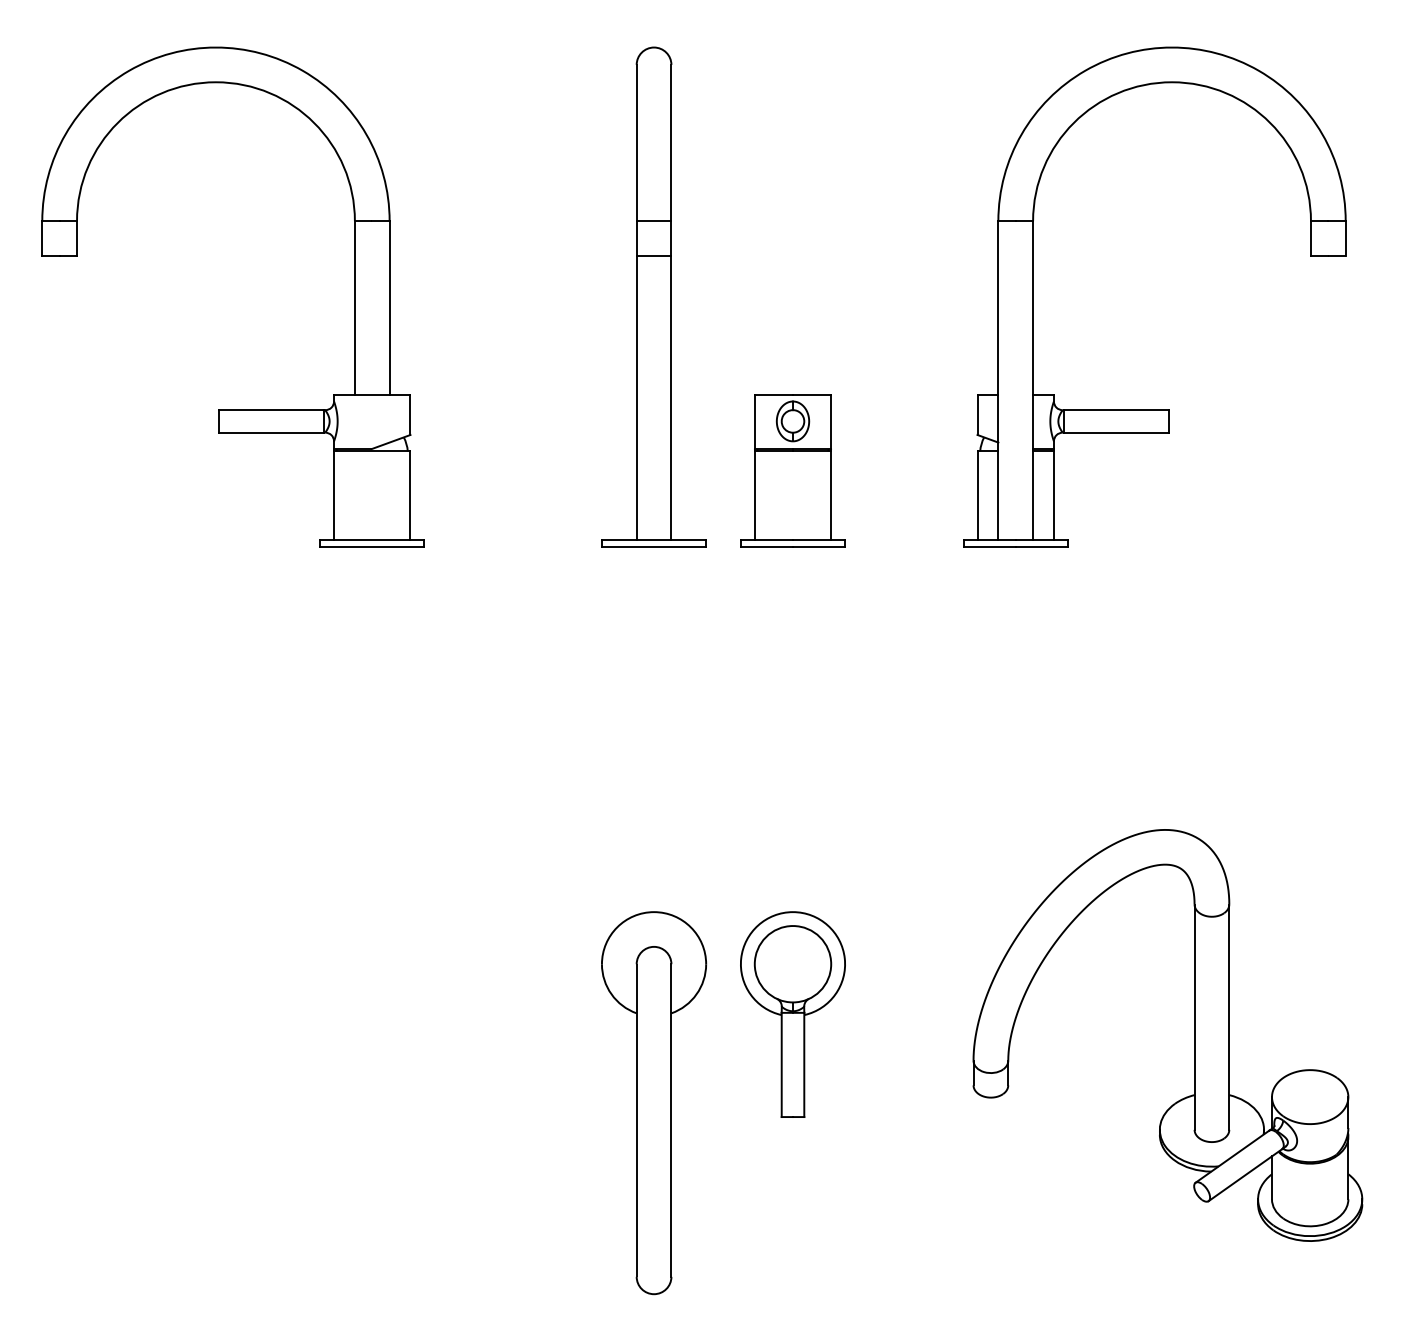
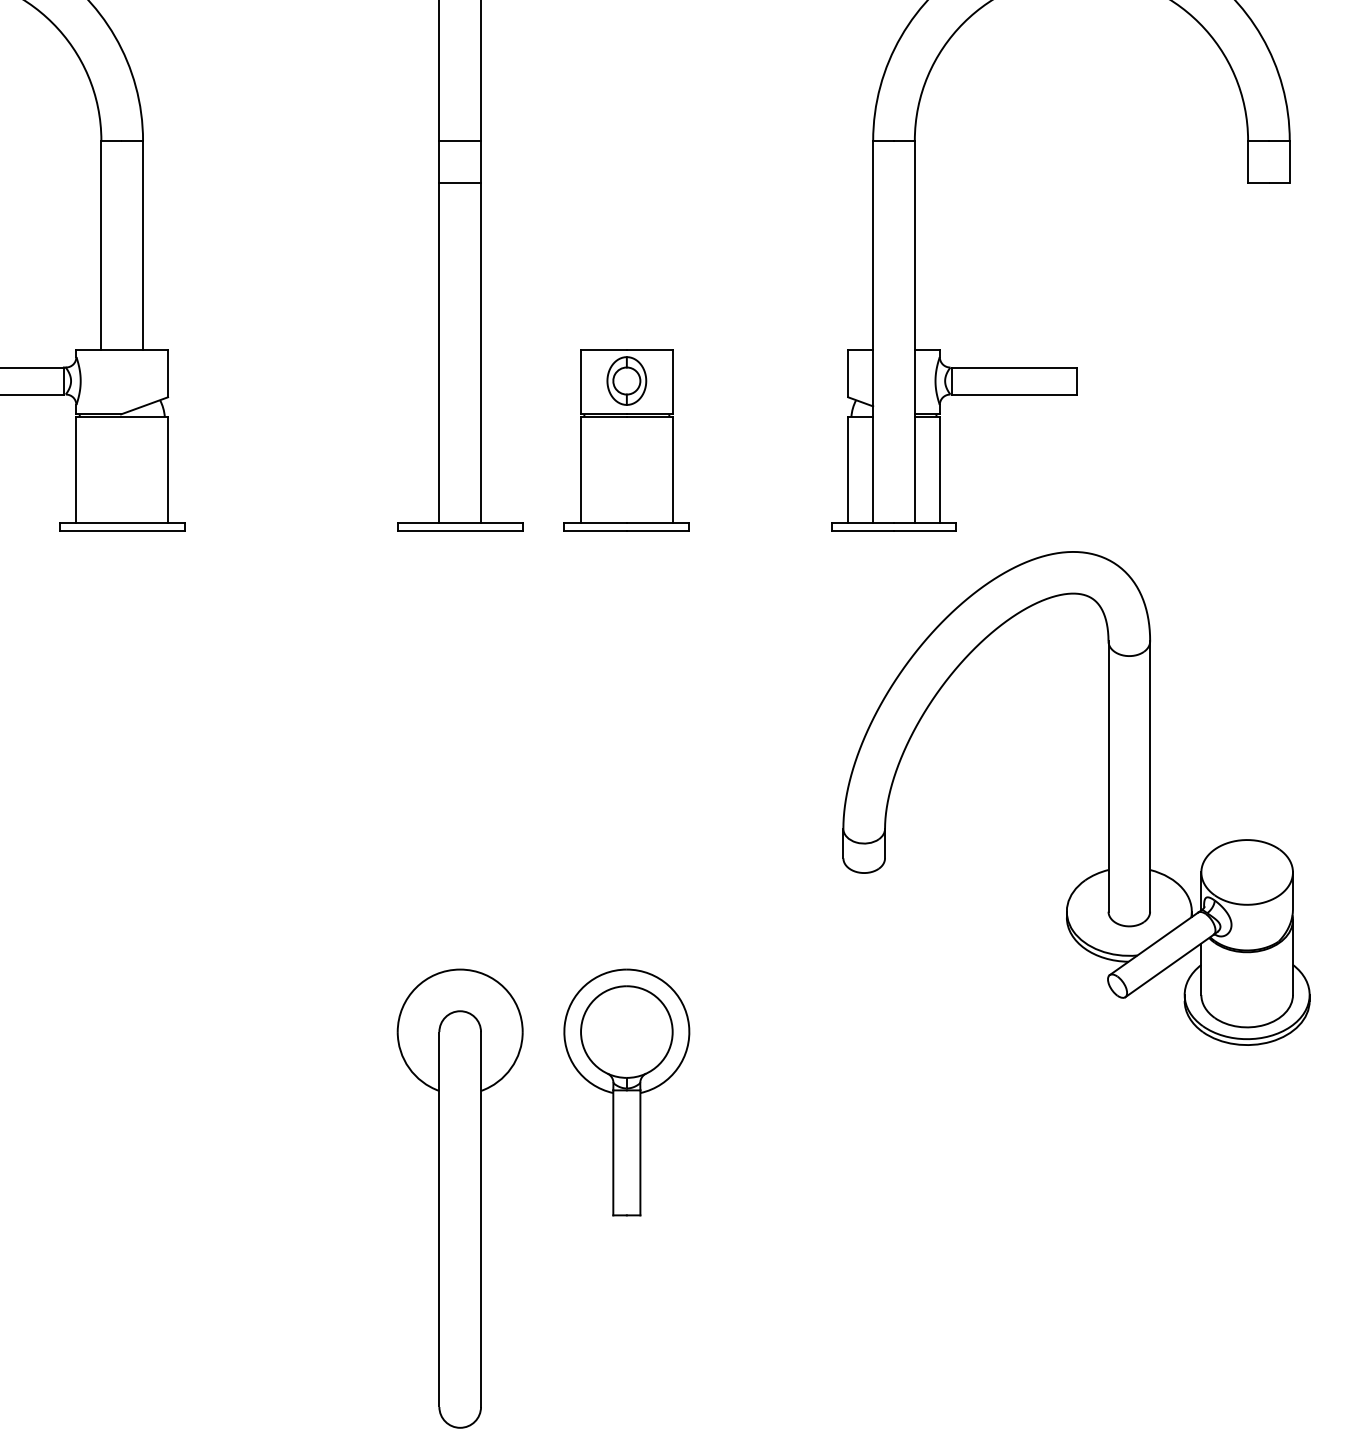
part: (1194, 1035) -> (1108, 798), moved

